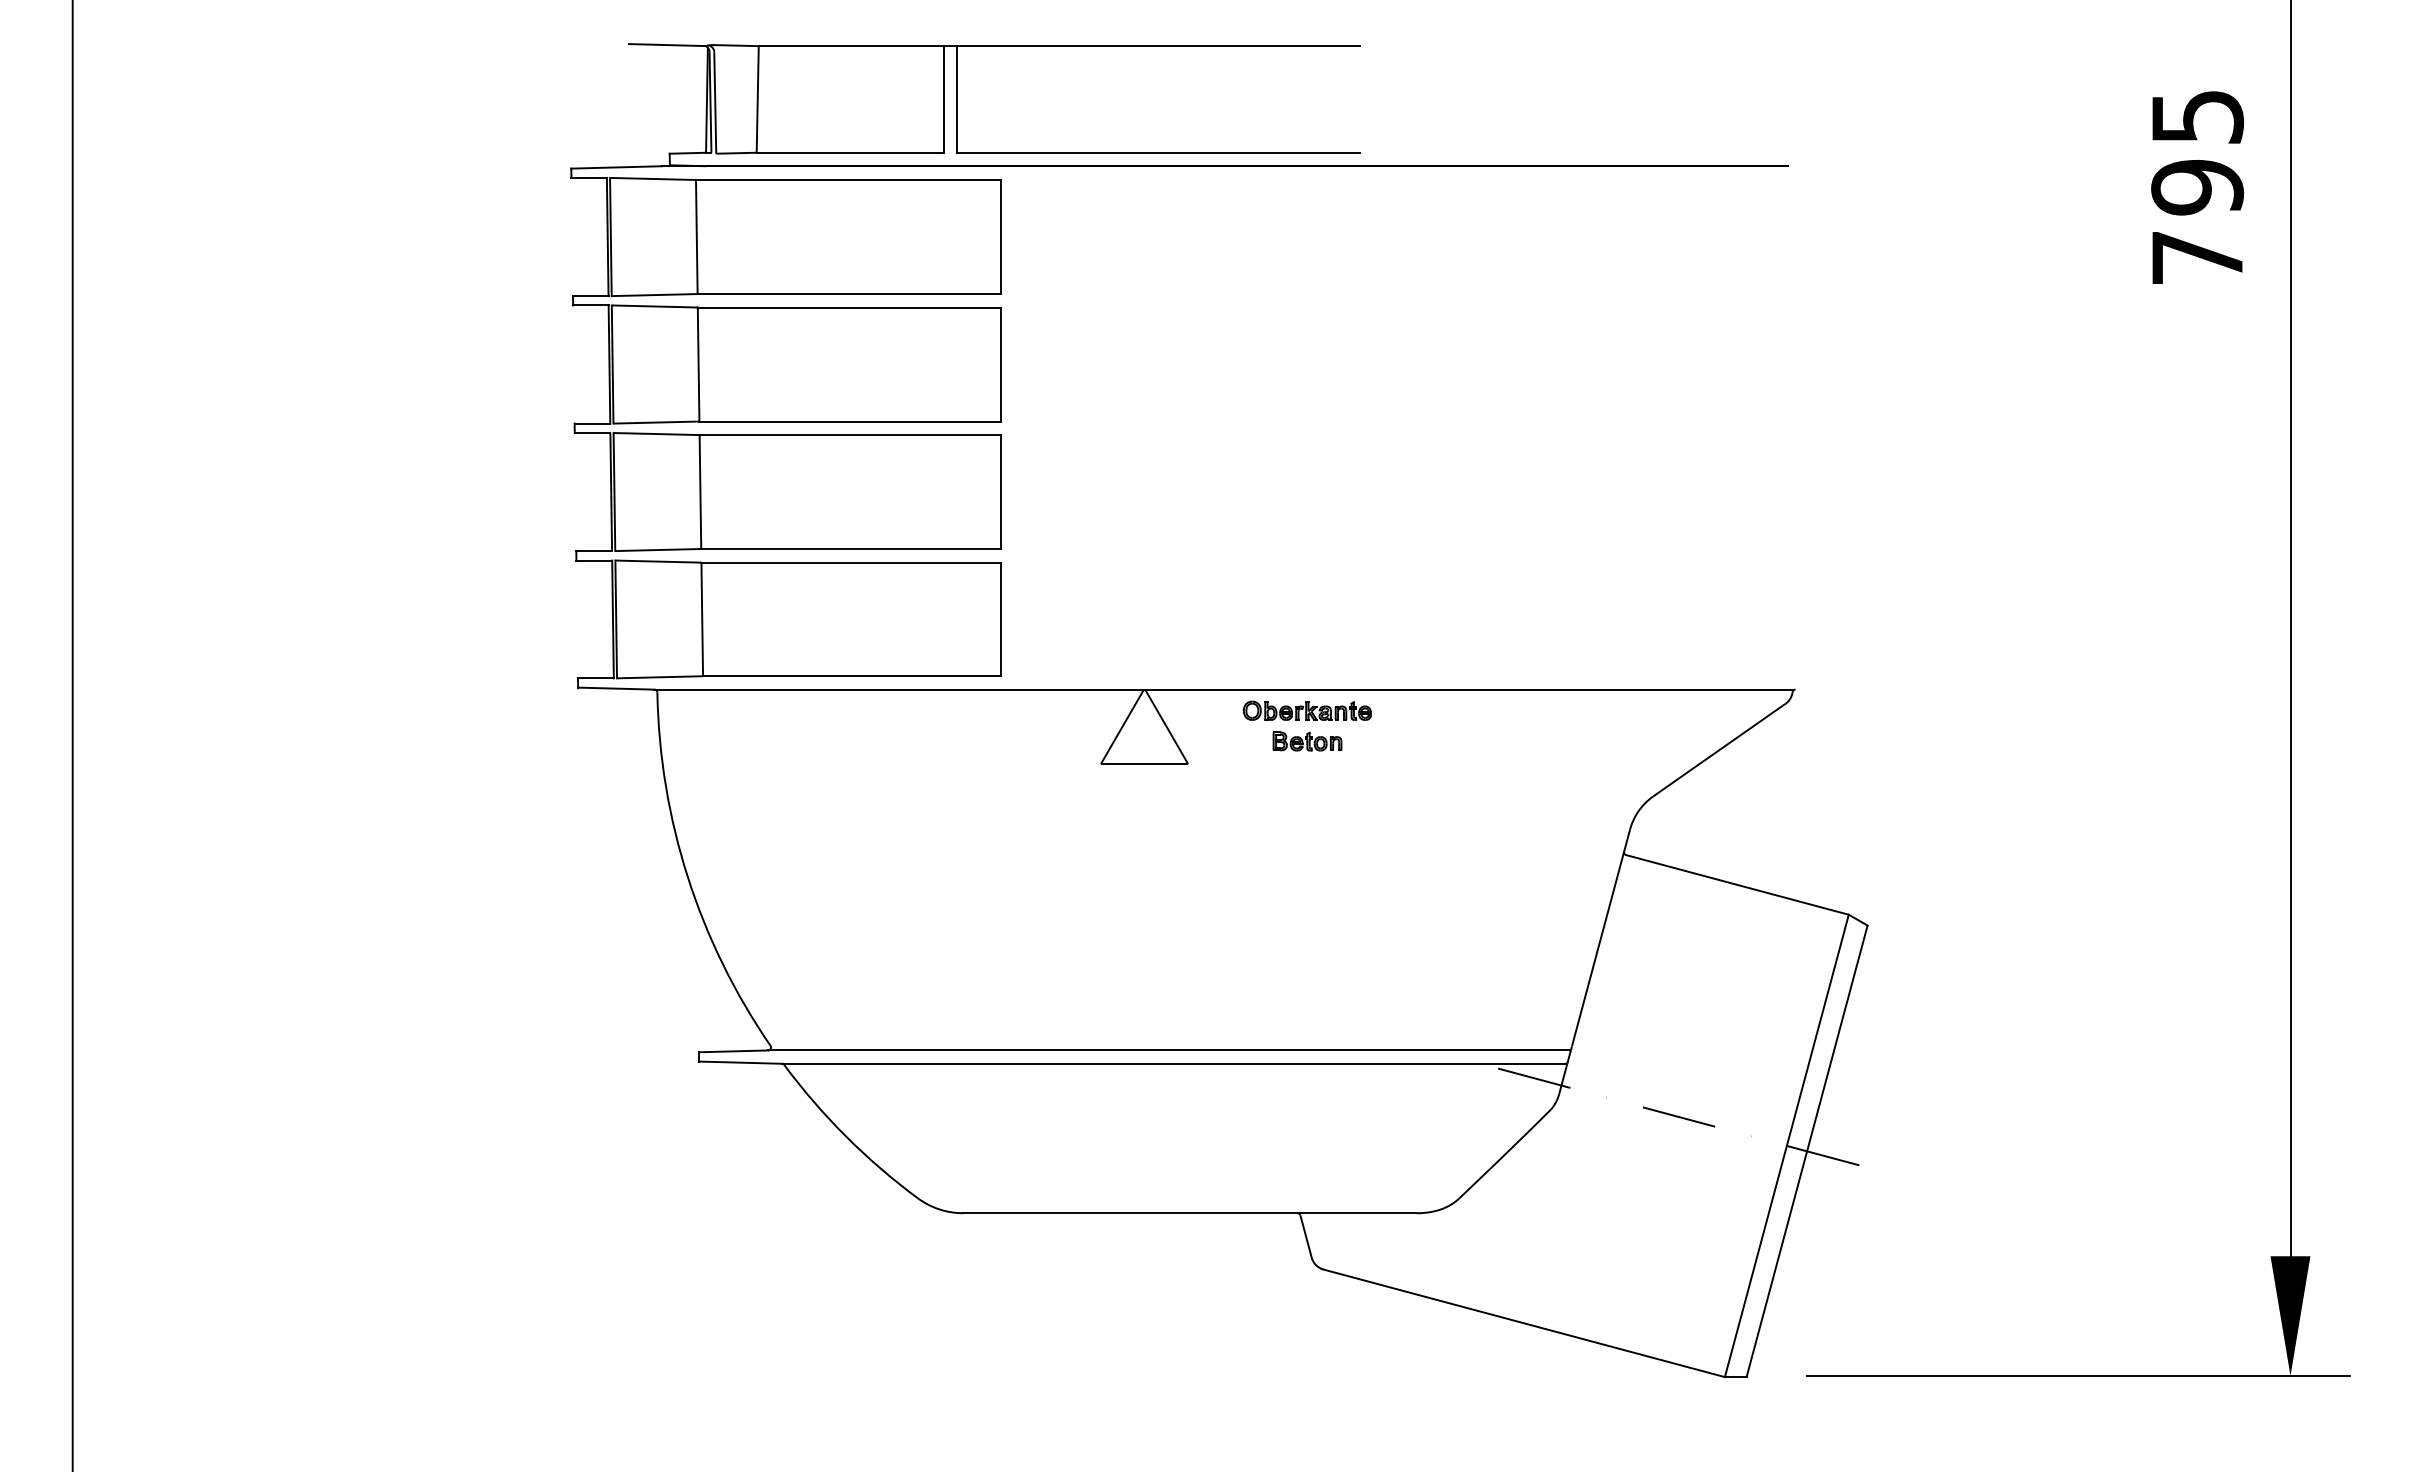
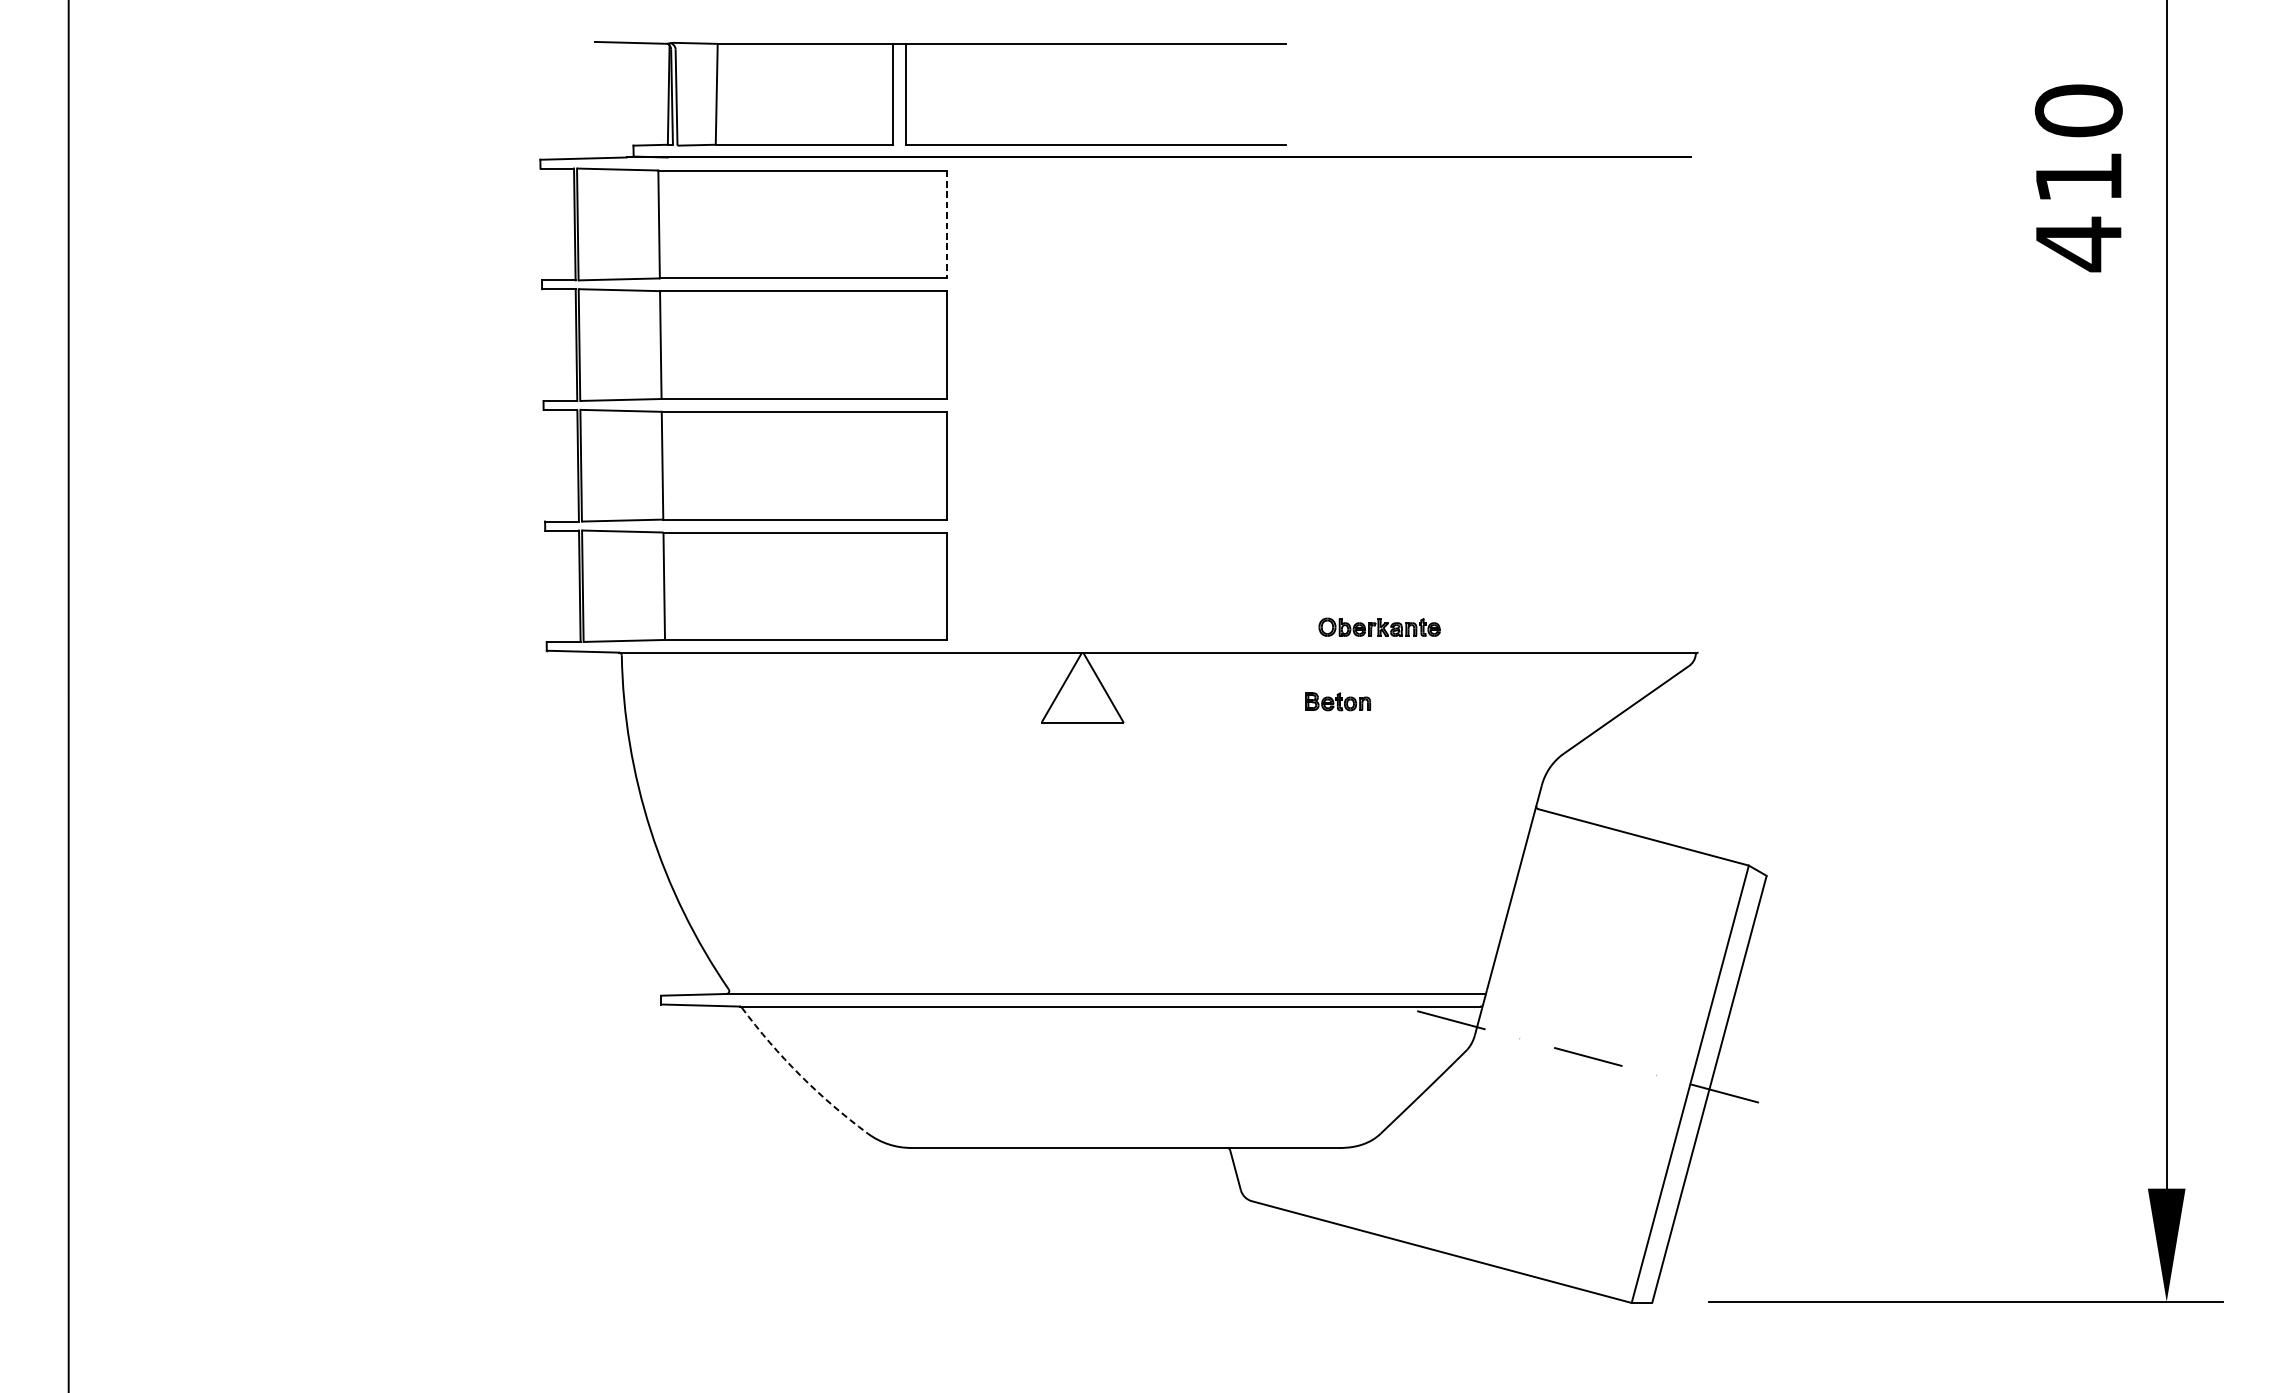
text: (2197, 188) -> (2078, 178), 795 -> 410
line: (1001, 237) -> (947, 224), solid -> dashed
part: (1307, 710) -> (1379, 626), moved
part: (1307, 741) -> (1338, 701), moved
arc: (846, 1136) -> (800, 1075), solid -> dashed

